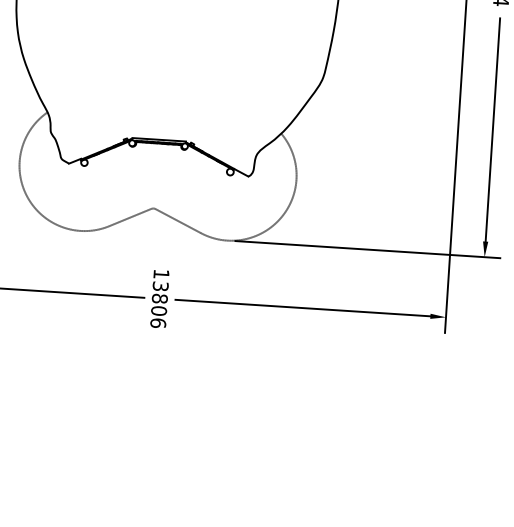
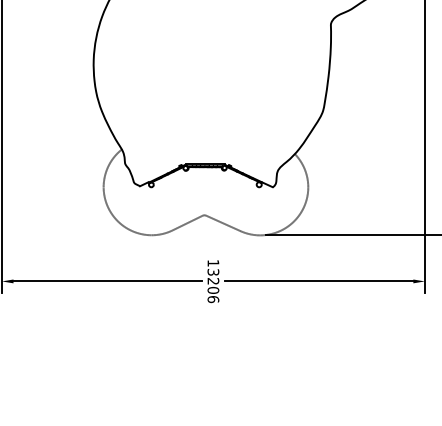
text: (160, 297) -> (213, 280), 13806 -> 13206

